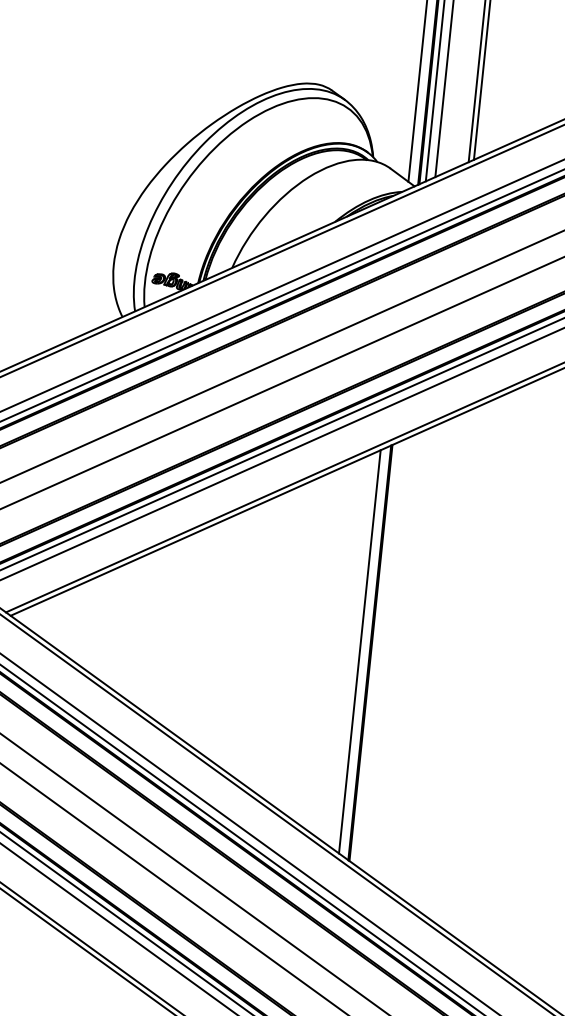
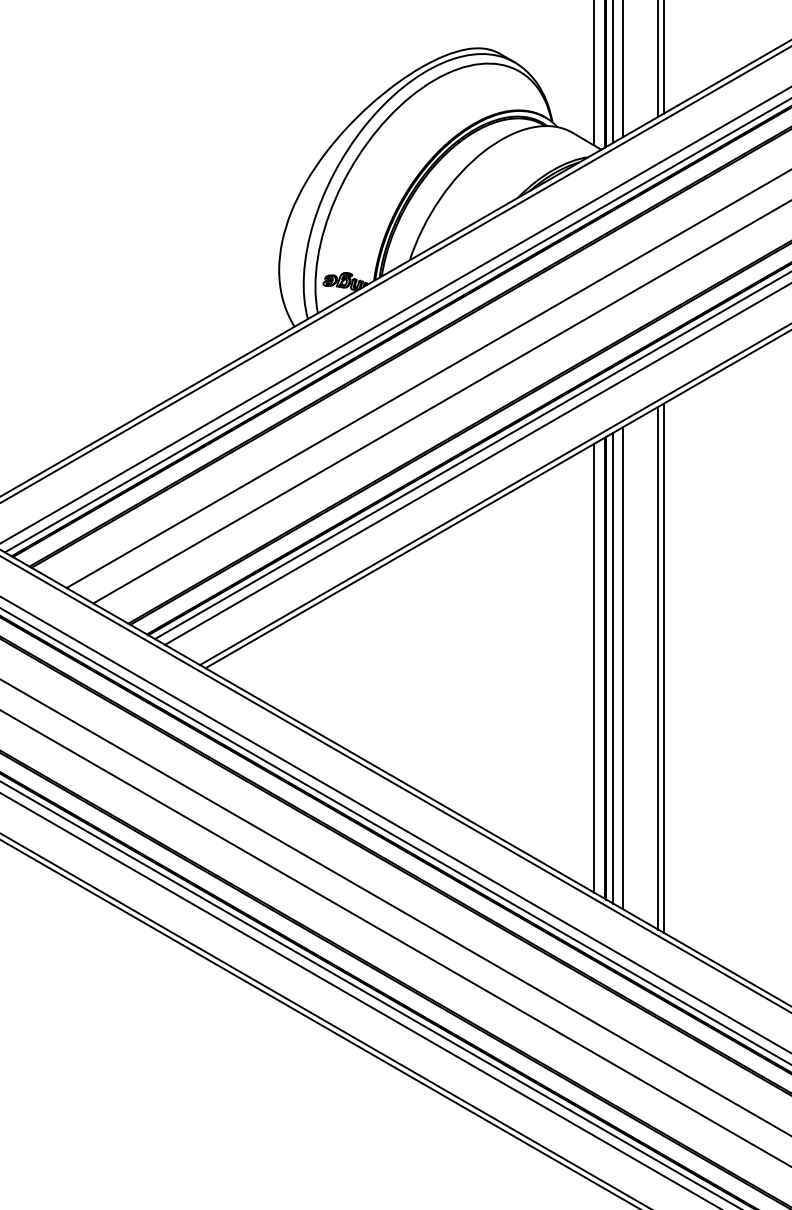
line: (377, 653) -> (613, 668), added
line: (386, 654) -> (623, 668), added
line: (422, 657) -> (663, 667), added
line: (417, 658) -> (658, 668), added

